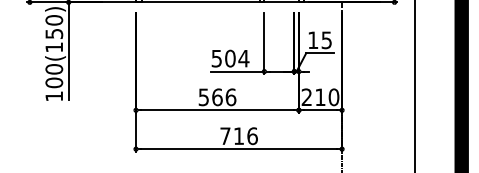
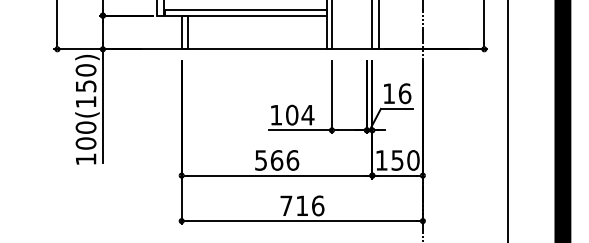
text: (326, 40) -> (404, 93), 15 -> 16
text: (217, 58) -> (276, 115), 504 -> 104
text: (313, 97) -> (389, 160), 210 -> 150

